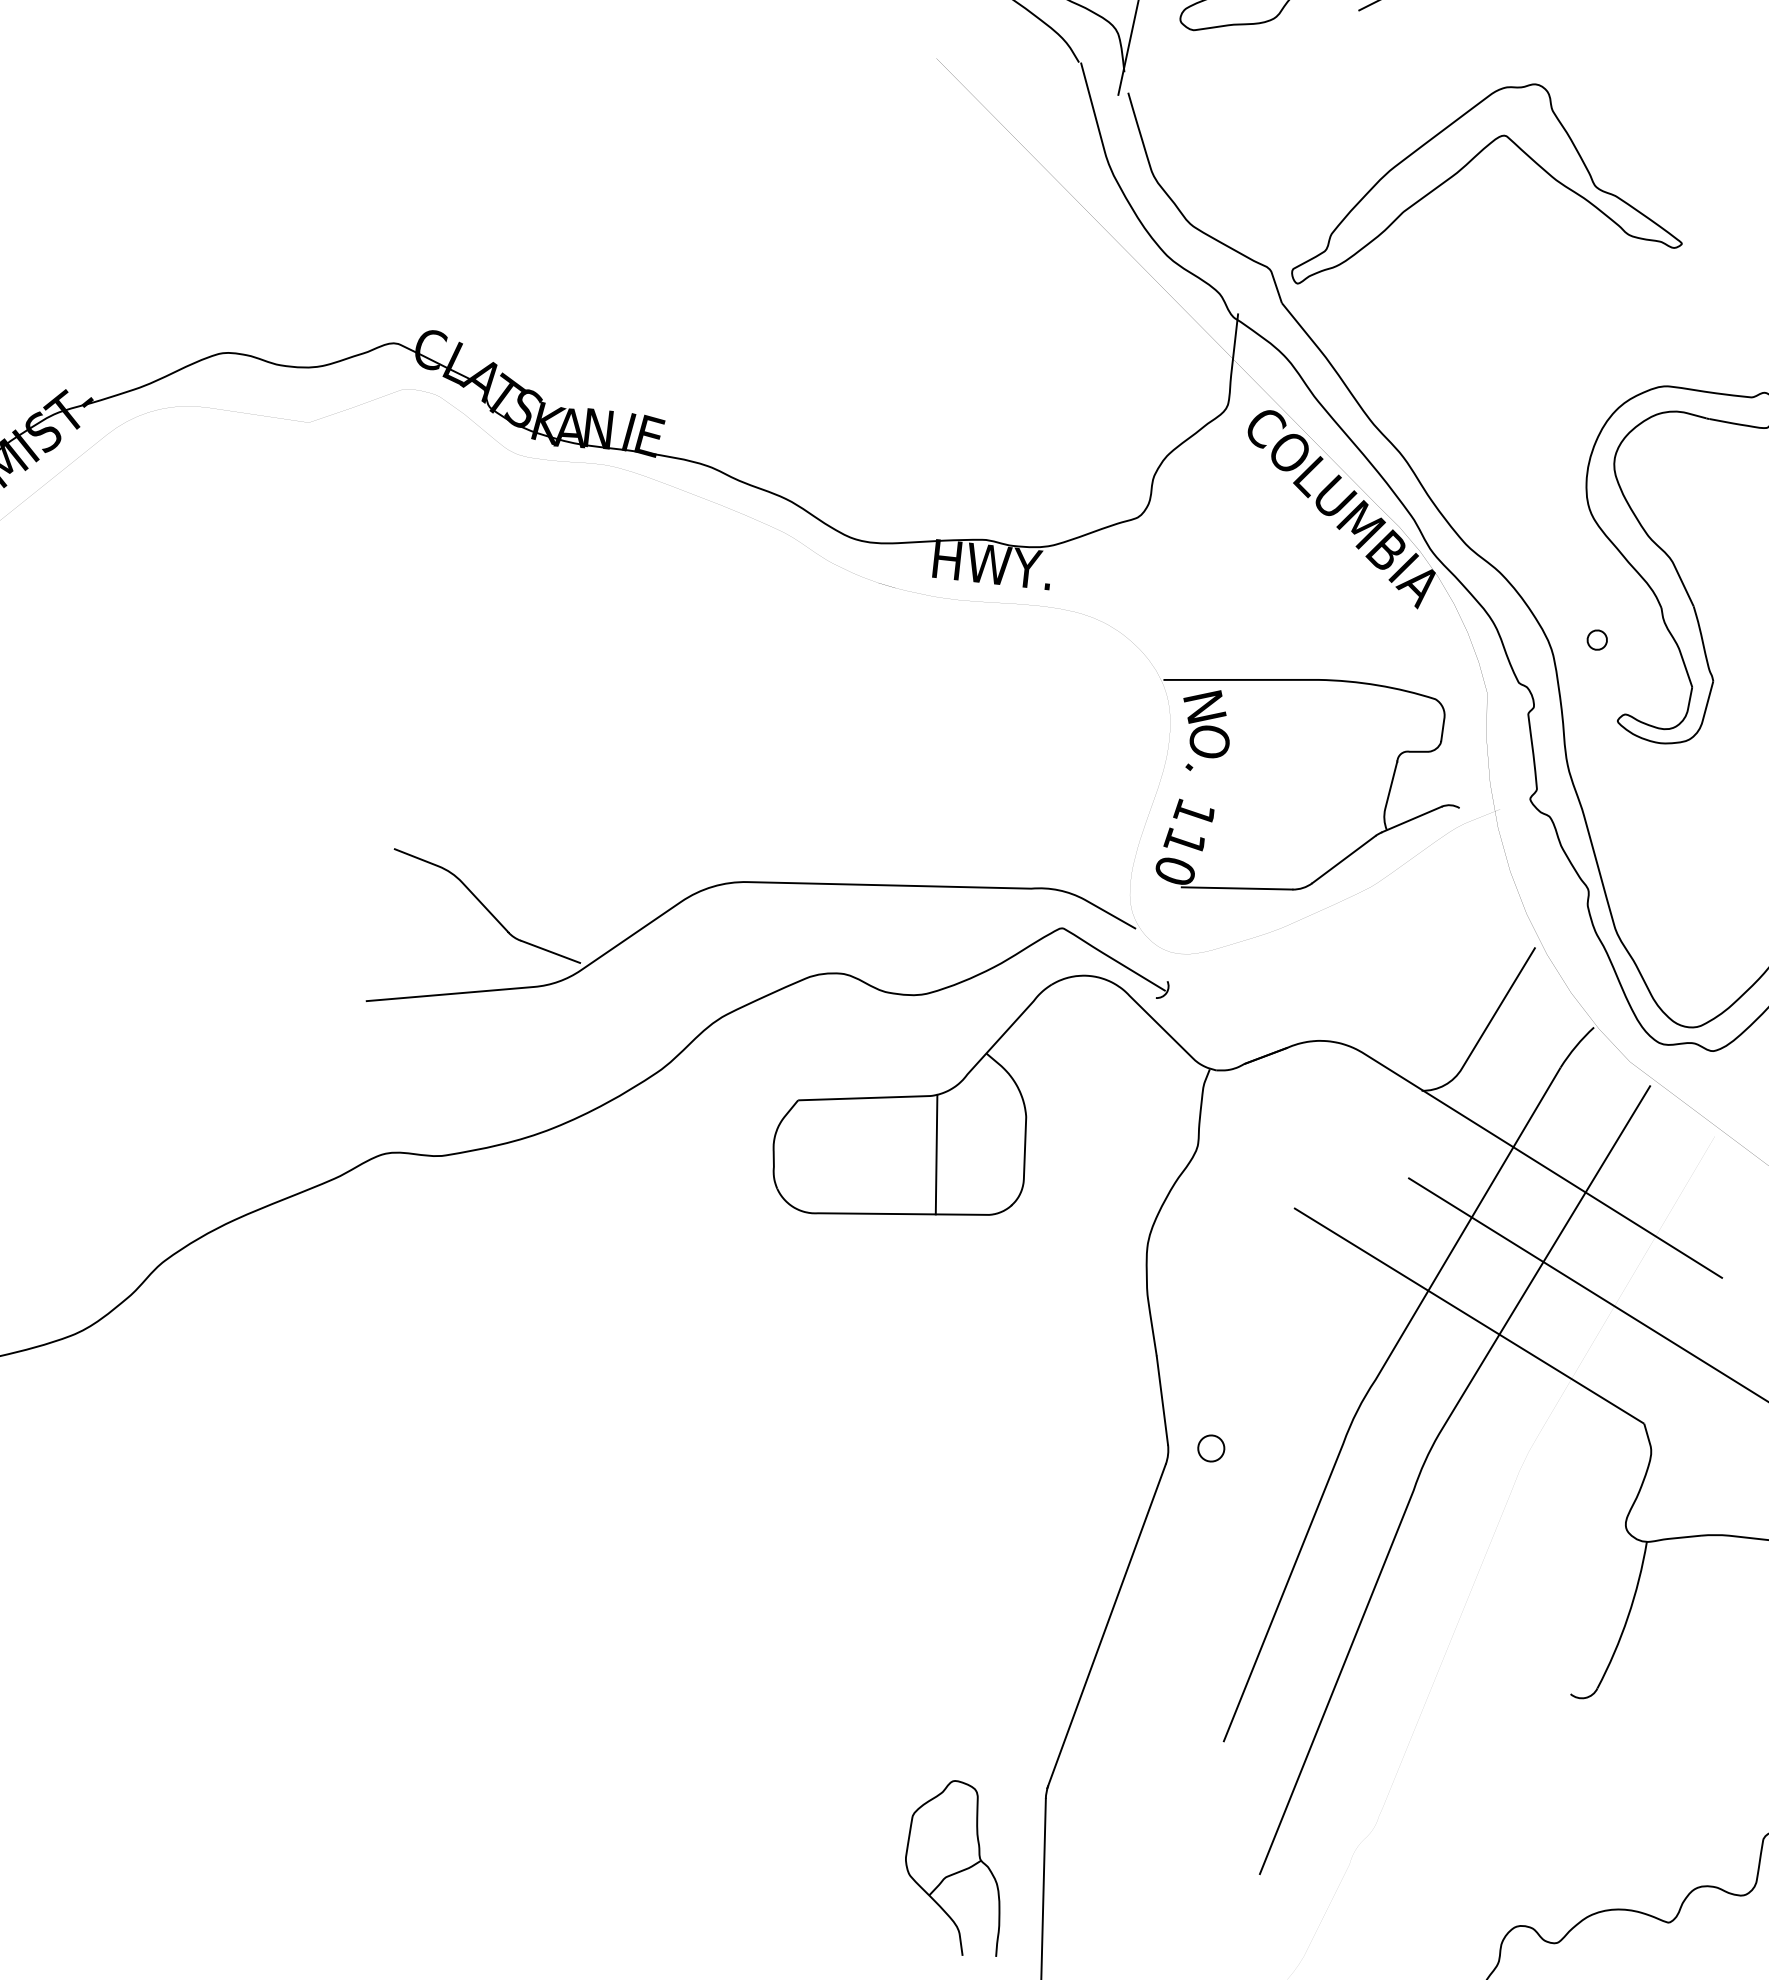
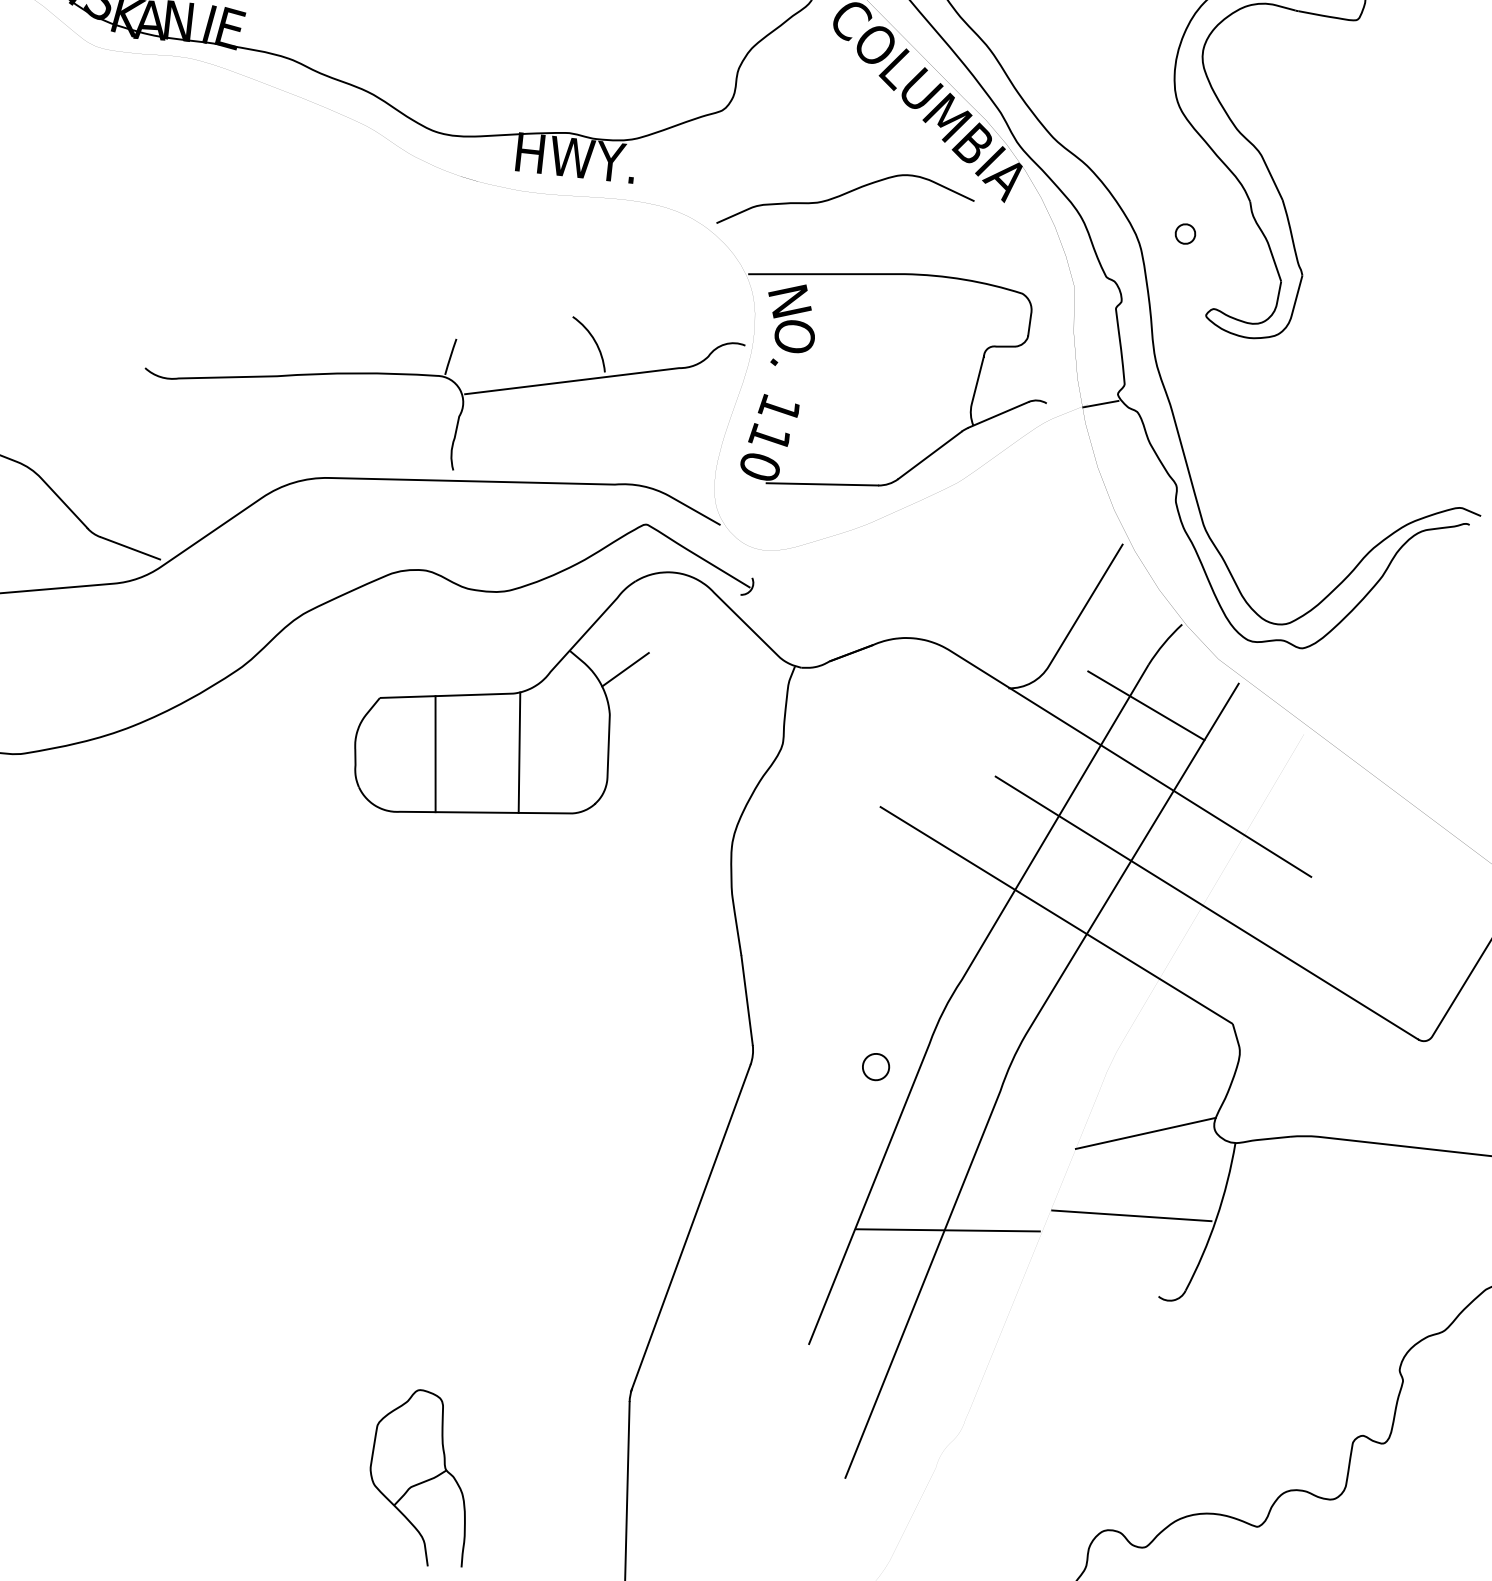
curve: (1259, 601) -> (844, 195), added
part: (871, 788) -> (453, 383), added
line: (1512, 808) -> (1100, 403), added
line: (1041, 1071) -> (625, 668), added
line: (1558, 1108) -> (1146, 706), added
line: (853, 1155) -> (435, 753), added
part: (1211, 1448) -> (876, 1067), moved
line: (1557, 1531) -> (1145, 1132), added
line: (1544, 1613) -> (1132, 1215), added
line: (1361, 1628) -> (947, 1230), added
part: (952, 1868) -> (417, 1478), moved

